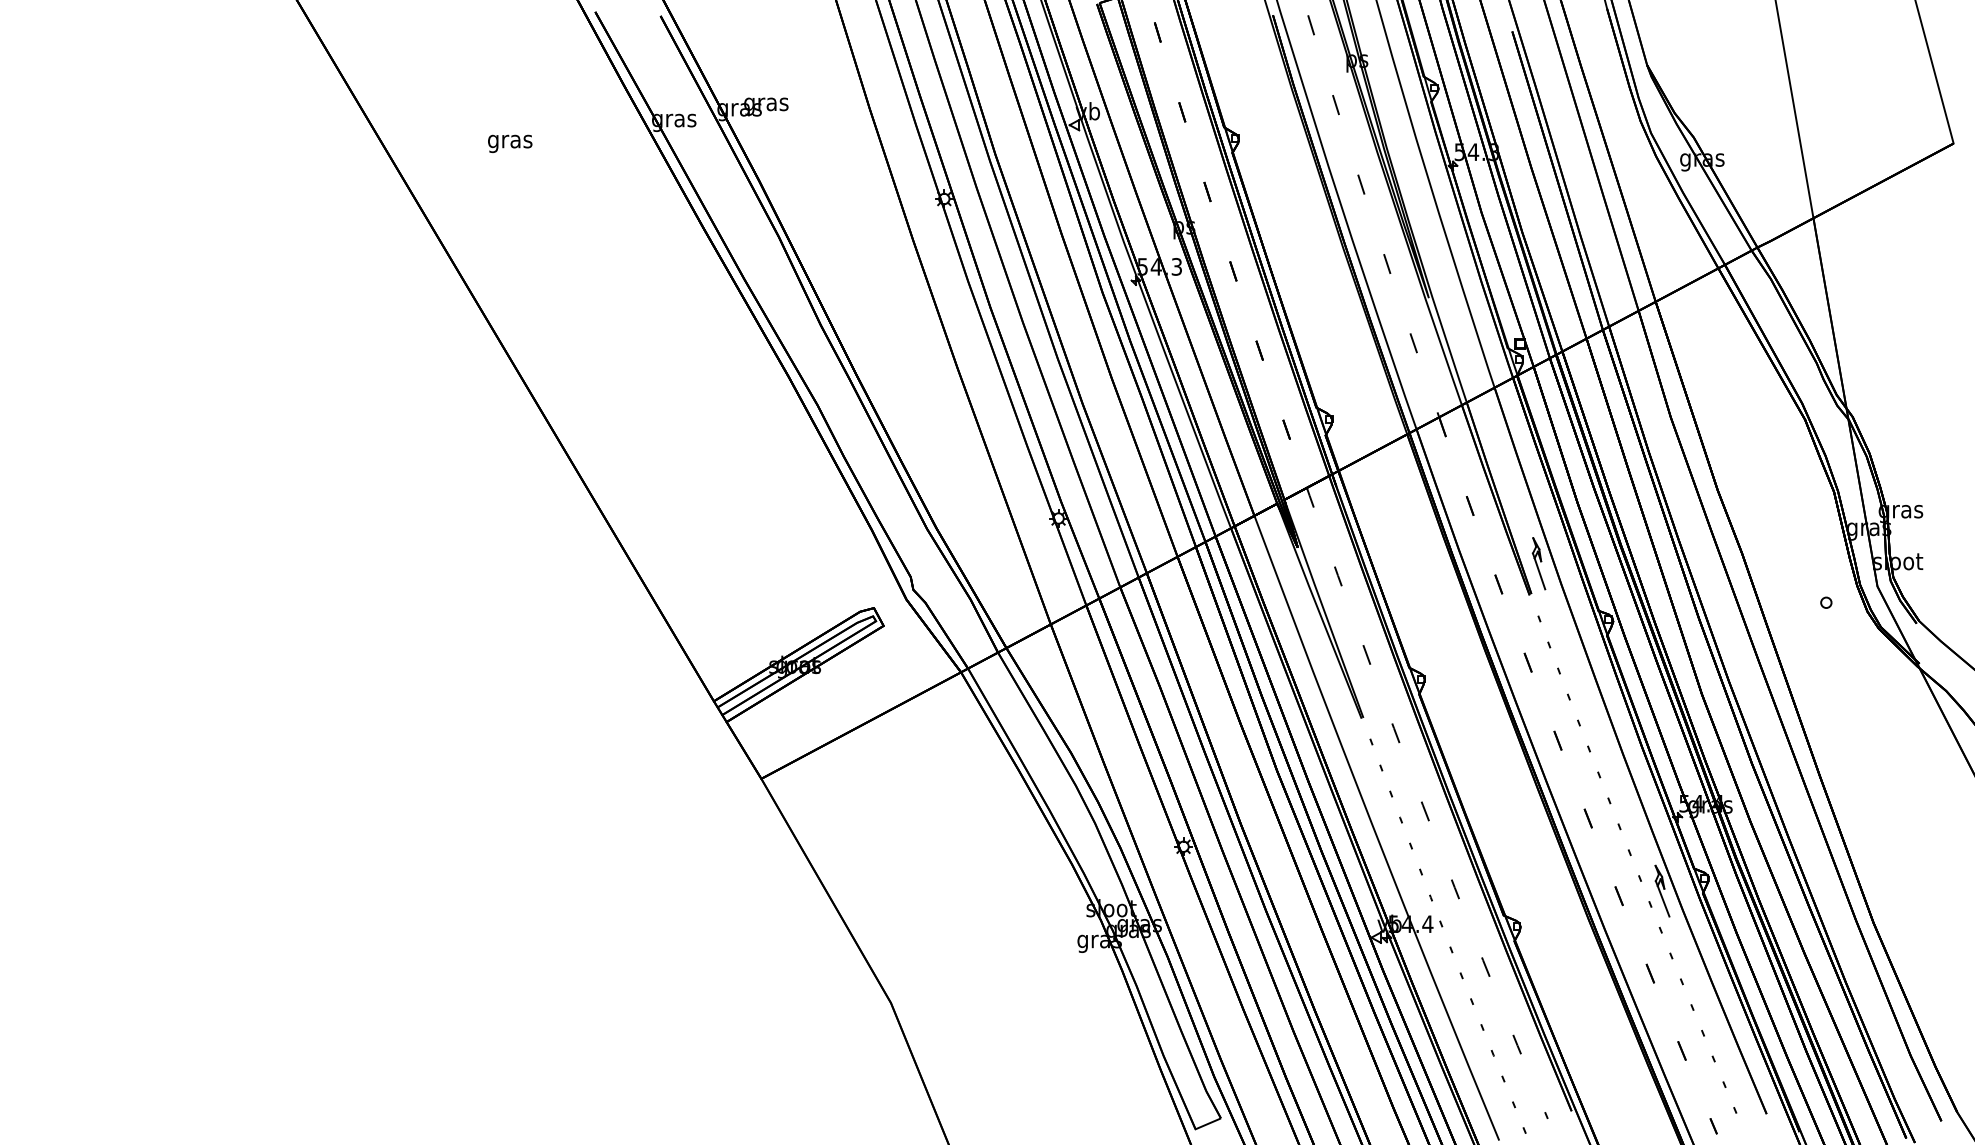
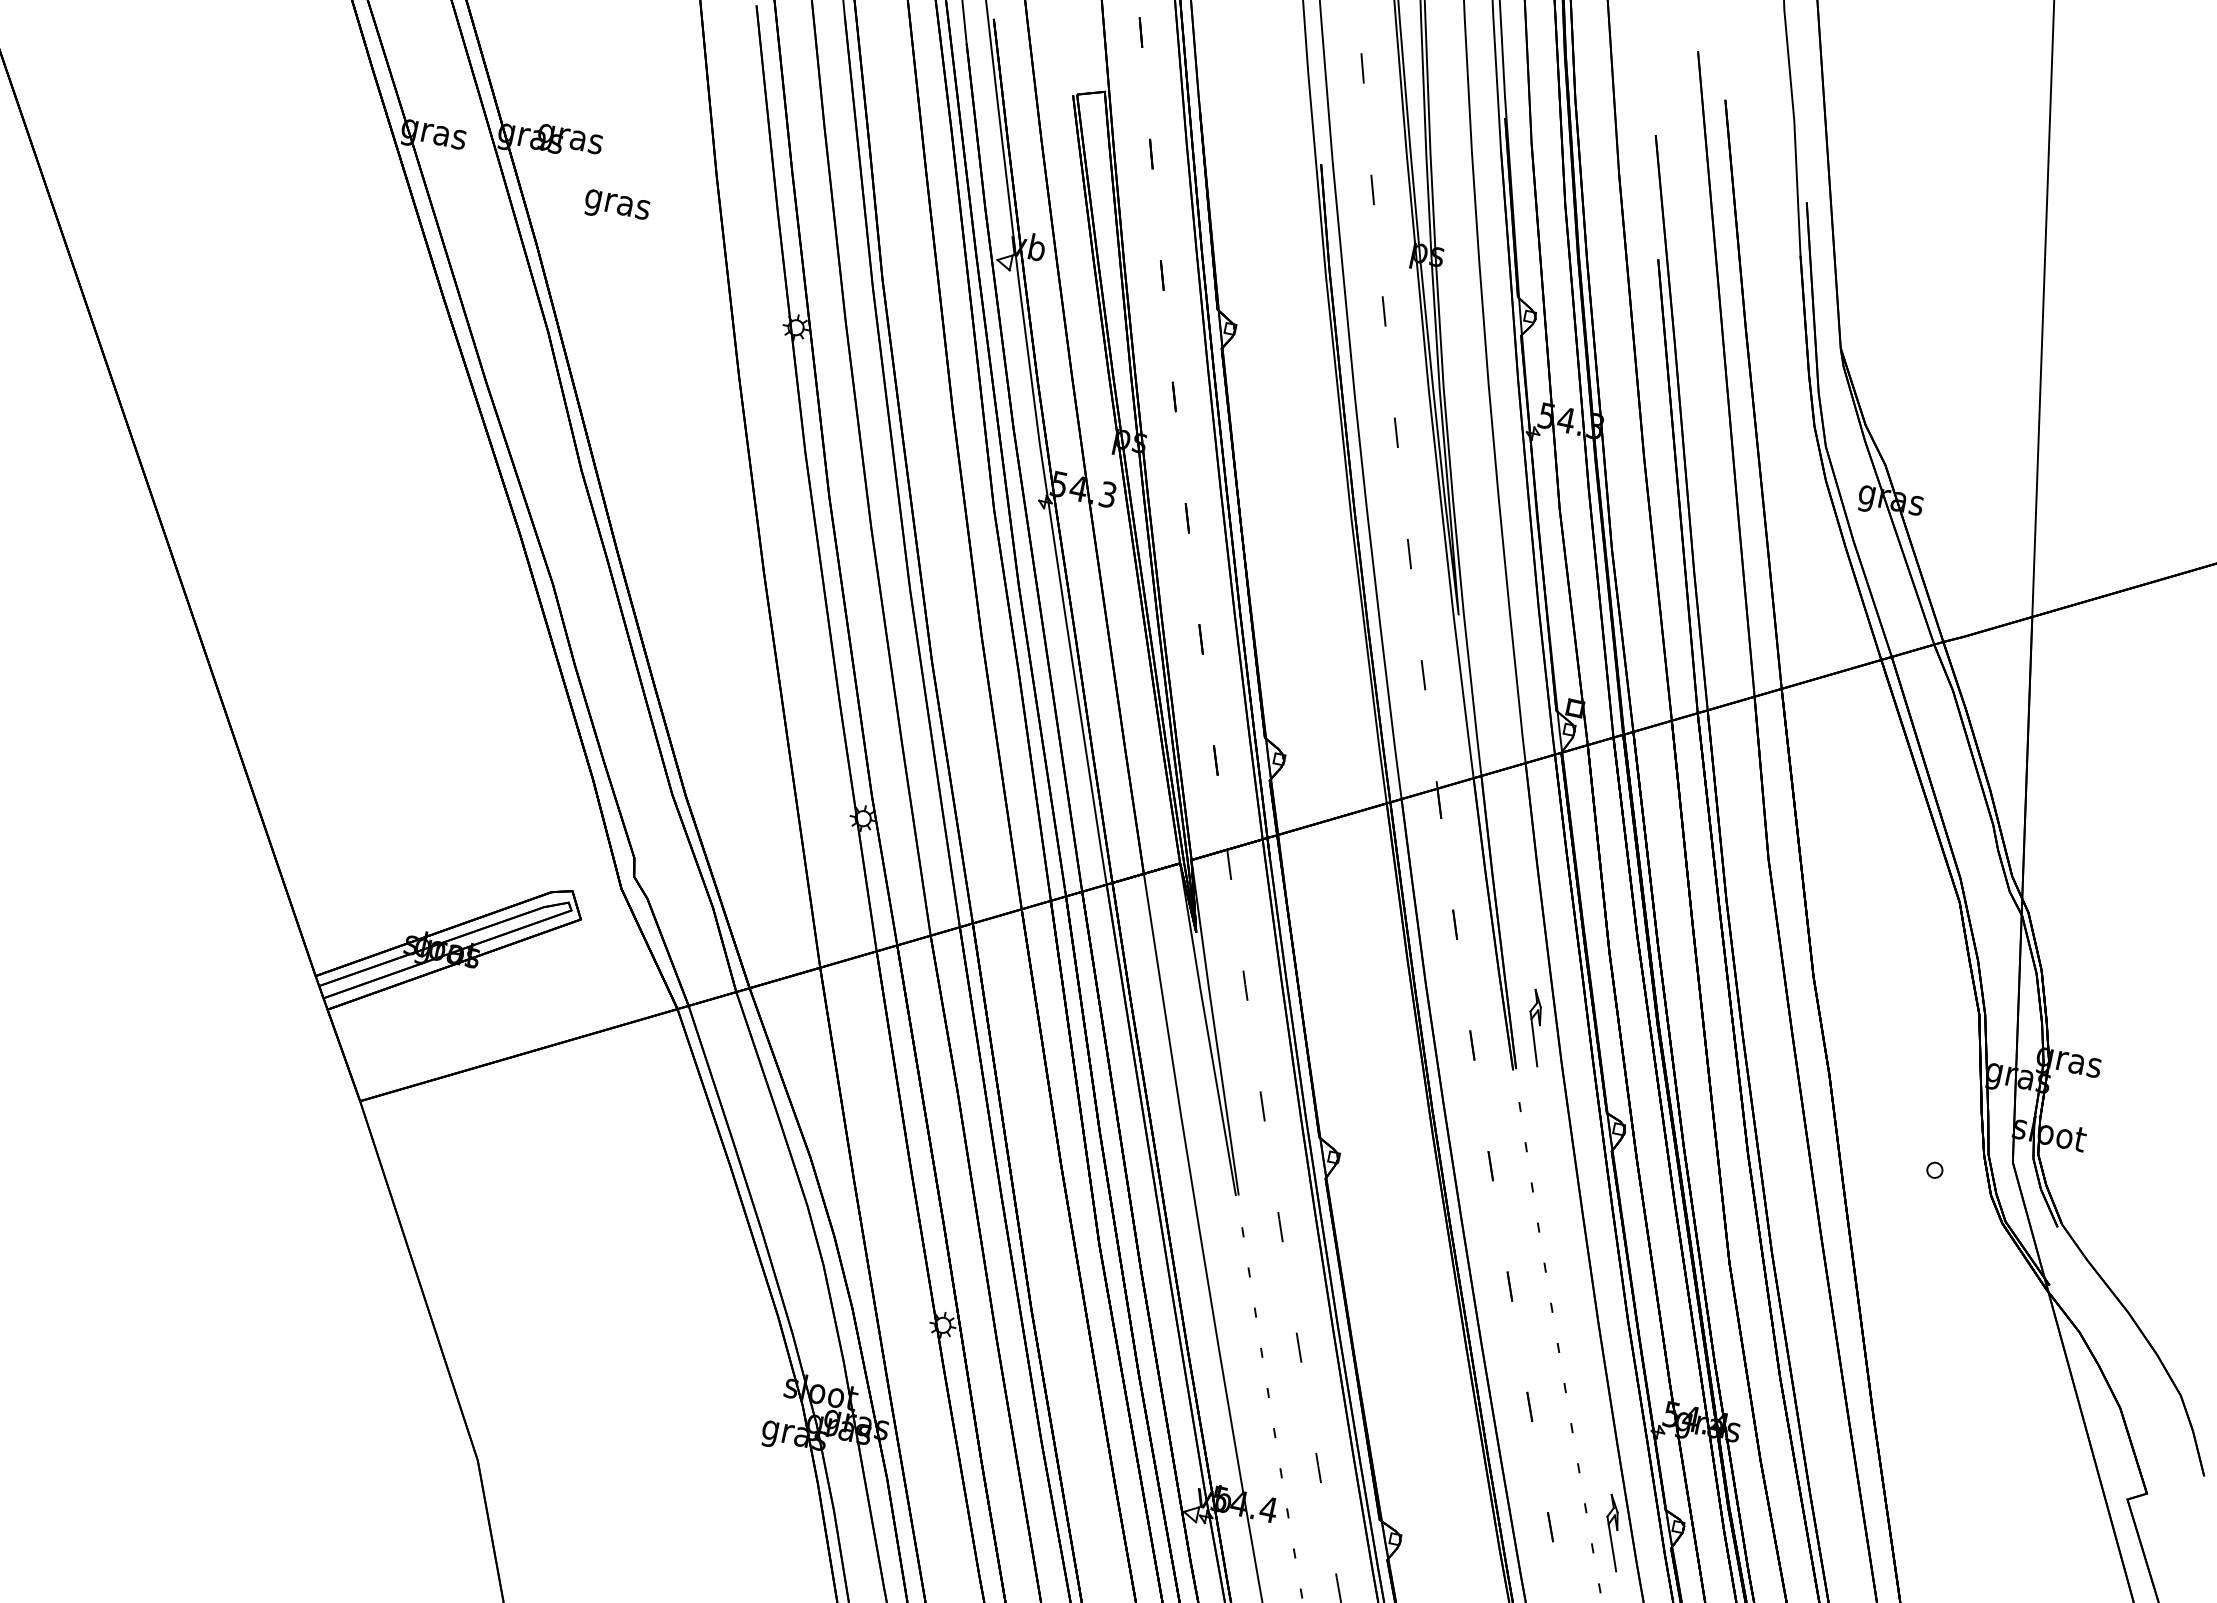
text: (510, 143) -> (617, 207), moved

